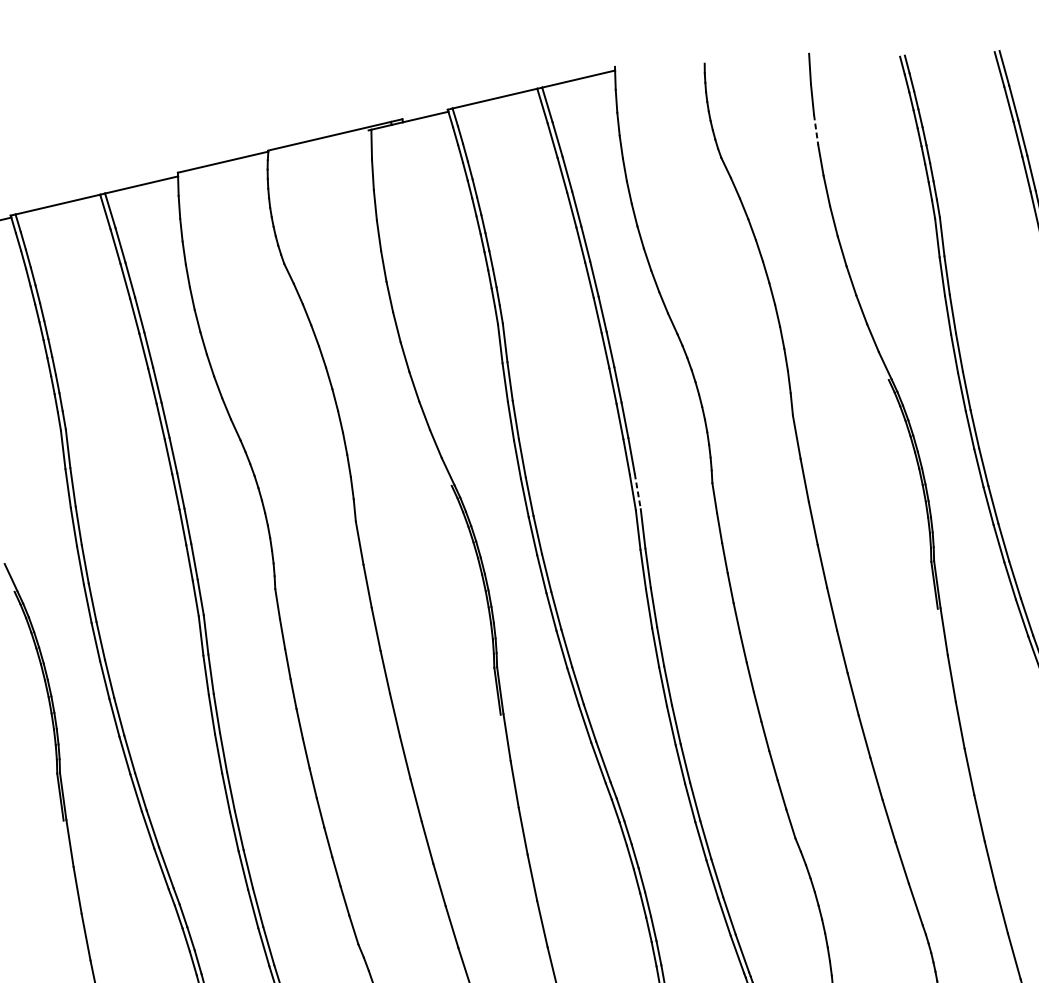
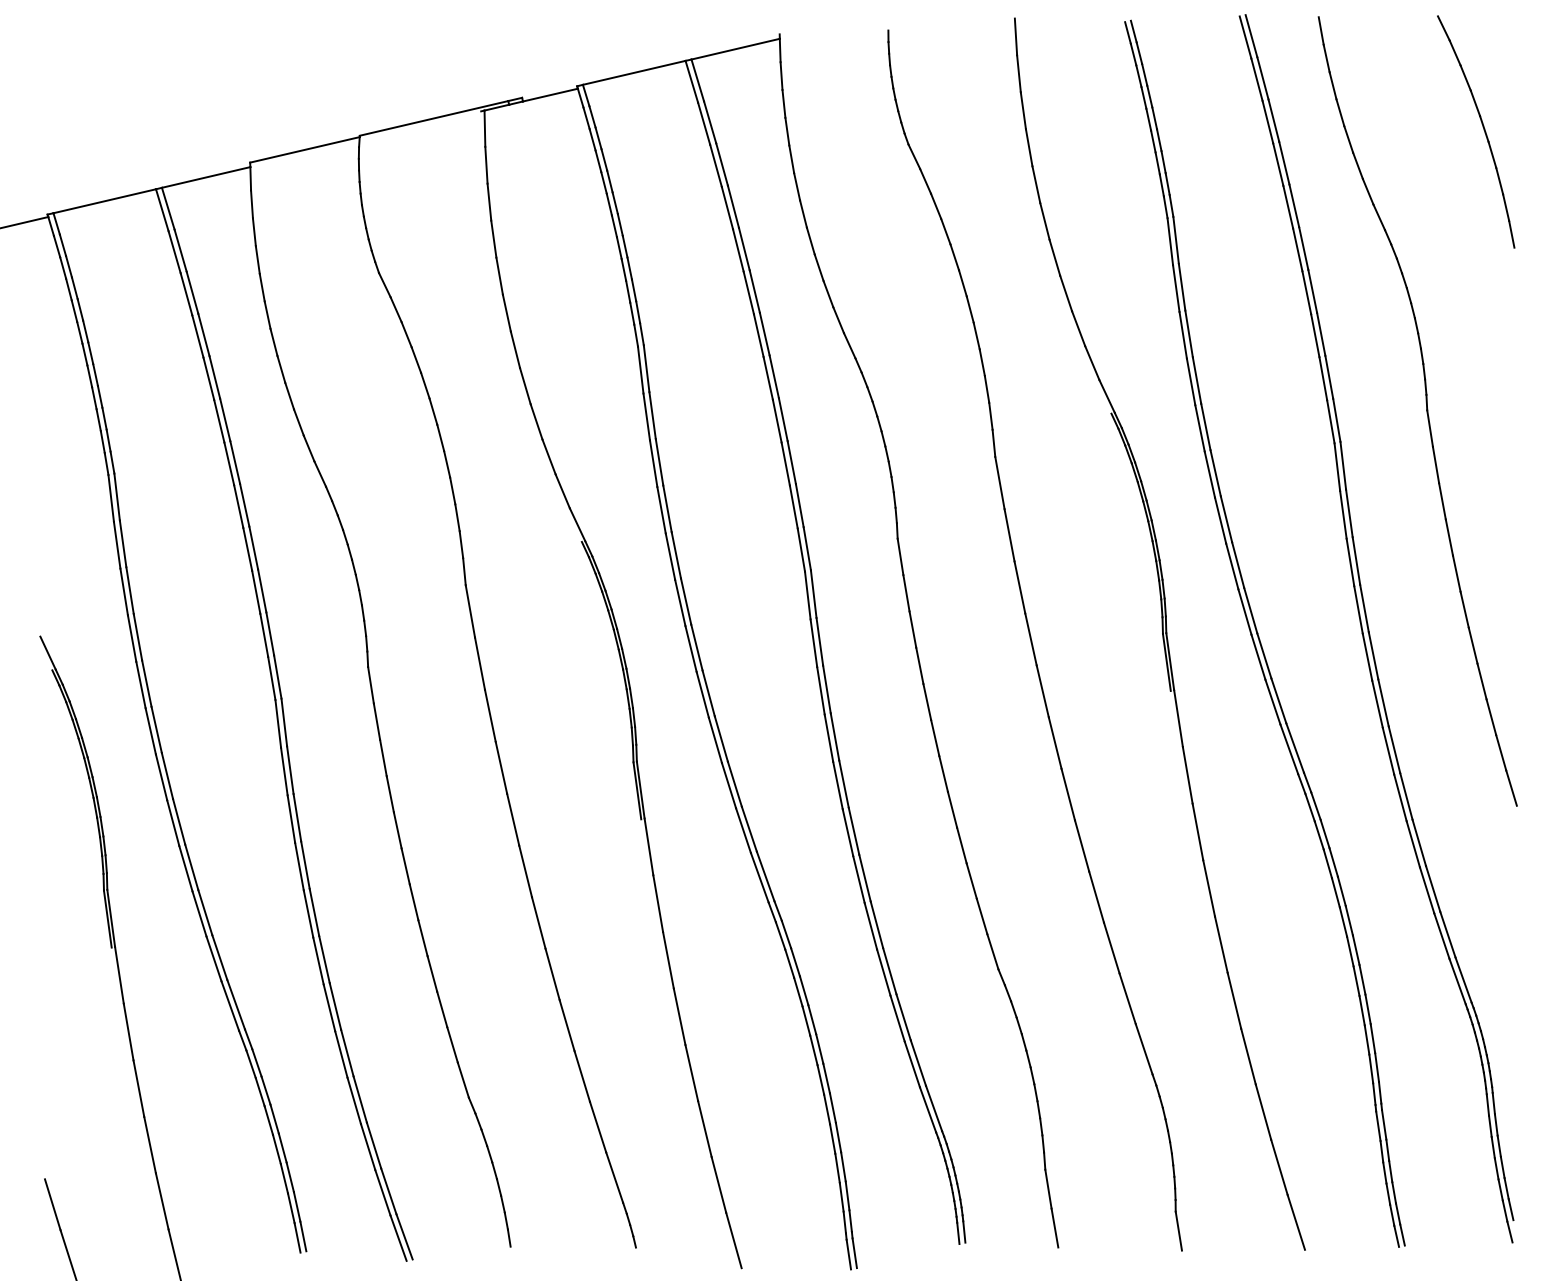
line: (816, 129) -> (1023, 110), dashed -> solid
line: (637, 491) -> (807, 548), dashed -> solid

